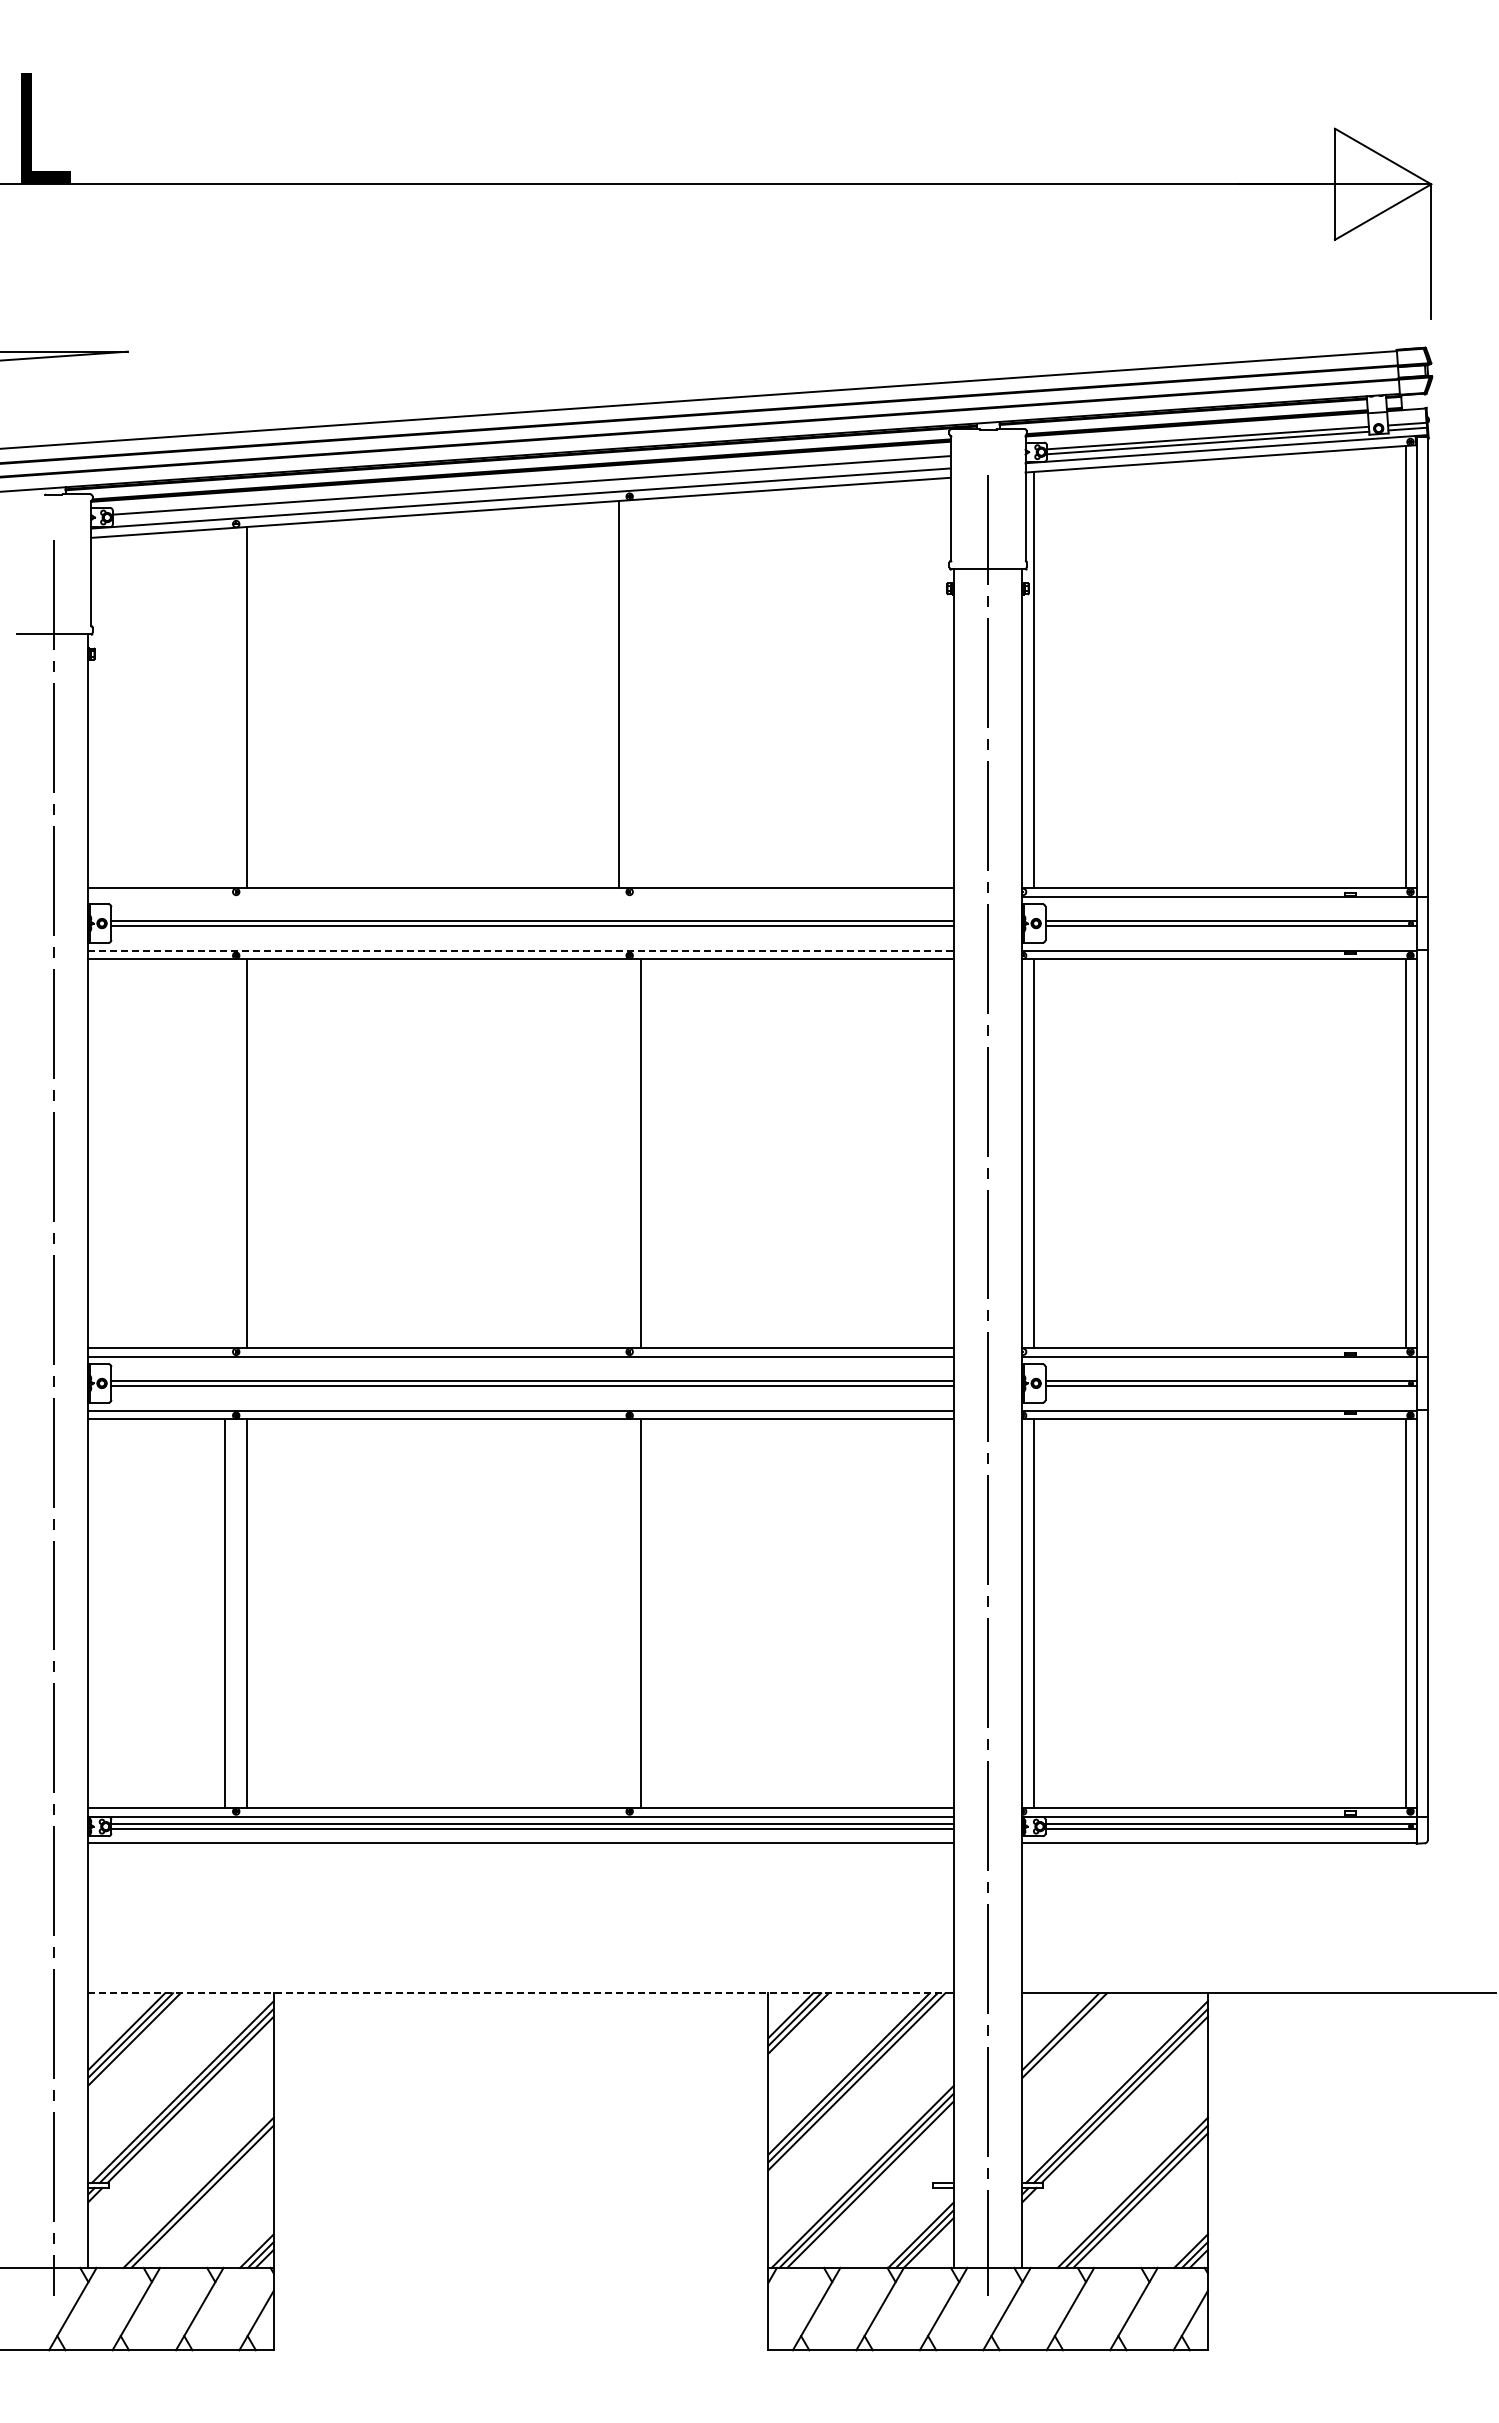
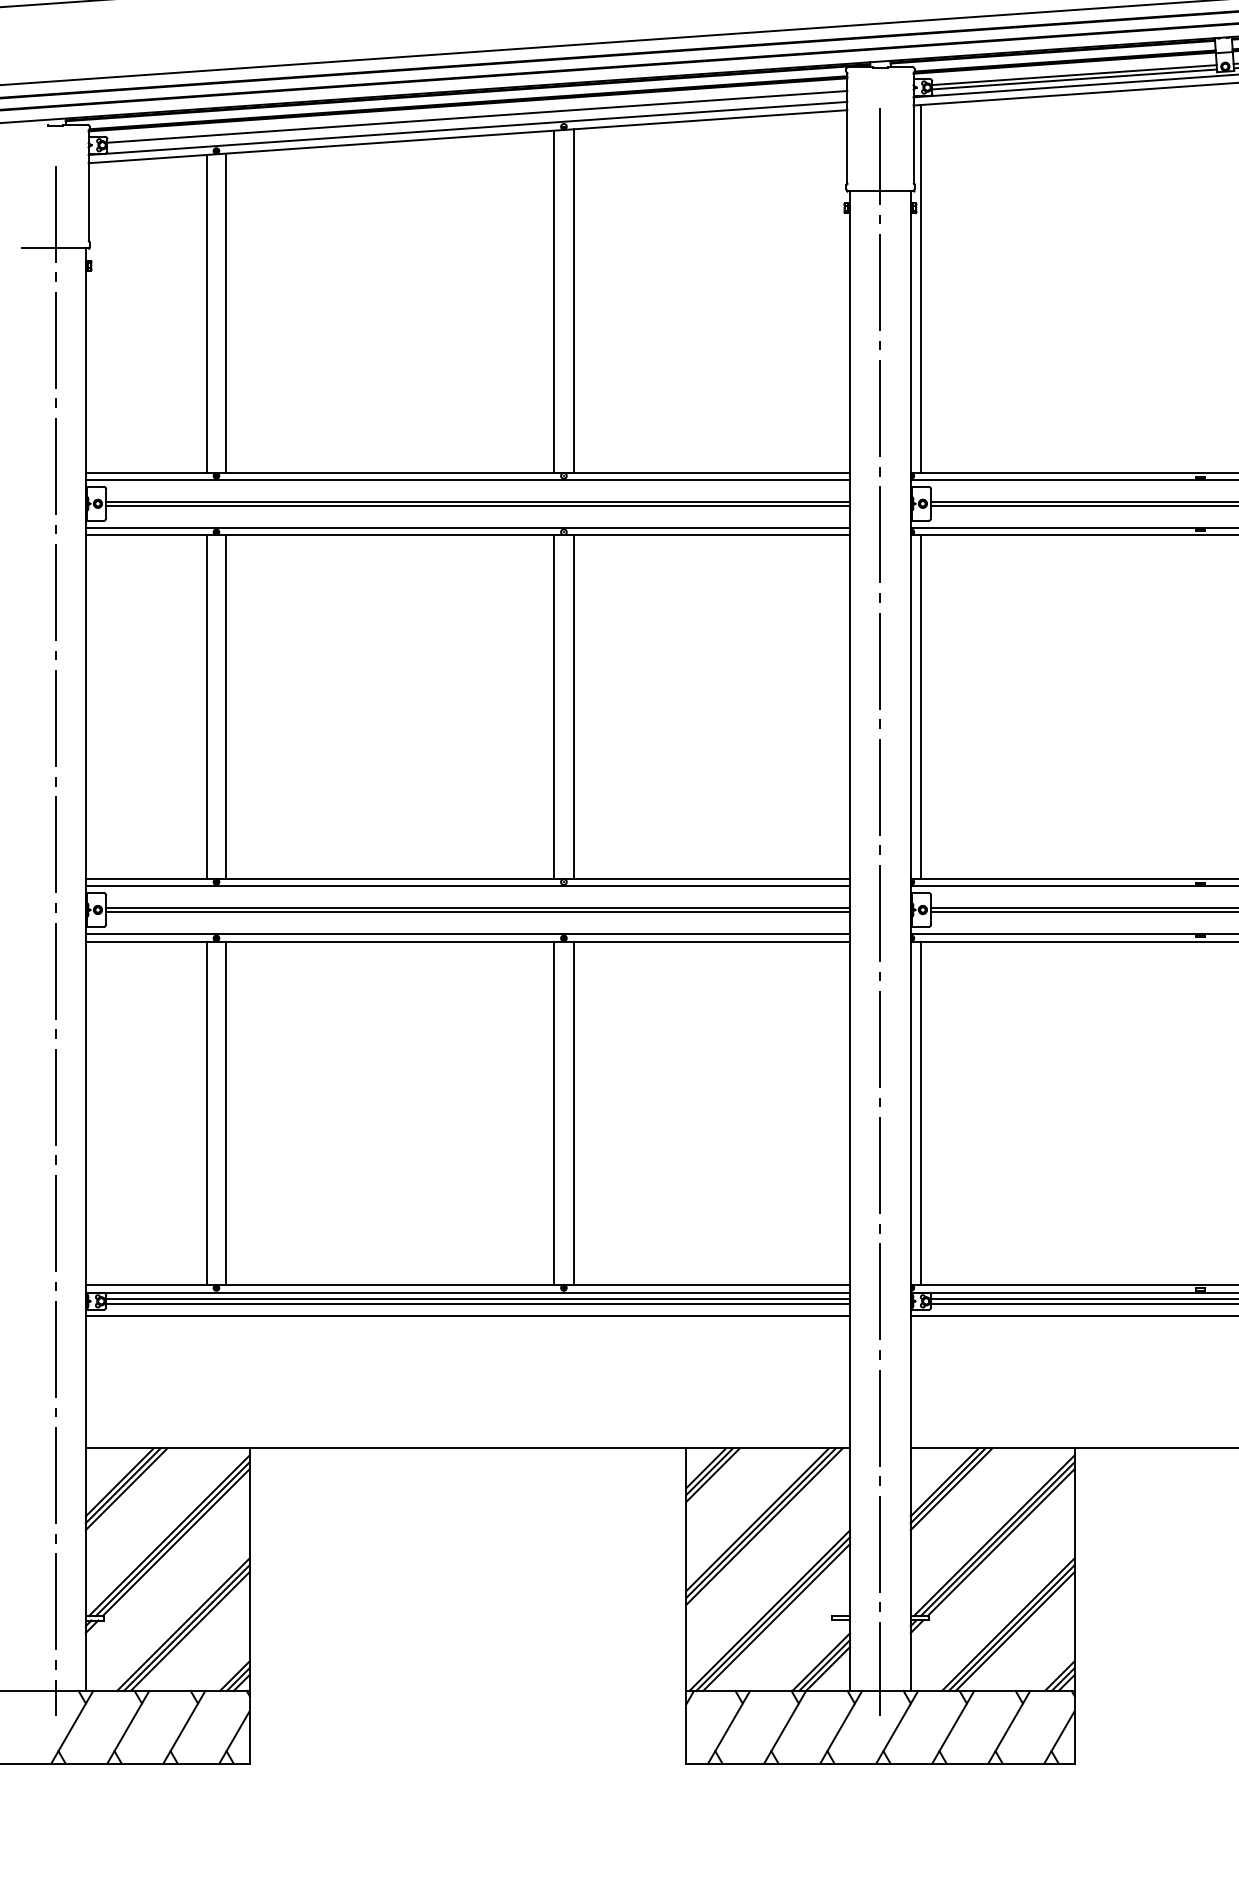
line: (640, 693) -> (573, 300), added
line: (225, 708) -> (206, 313), added
line: (520, 896) -> (467, 479), added
line: (521, 950) -> (468, 527), dashed -> solid
line: (225, 1153) -> (206, 706), added
line: (618, 1153) -> (554, 706), added
line: (618, 1613) -> (554, 1113), added
line: (521, 1993) -> (468, 1448), dashed -> solid
line: (1068, 2039) -> (951, 1489), added
line: (206, 2200) -> (190, 1631), added

